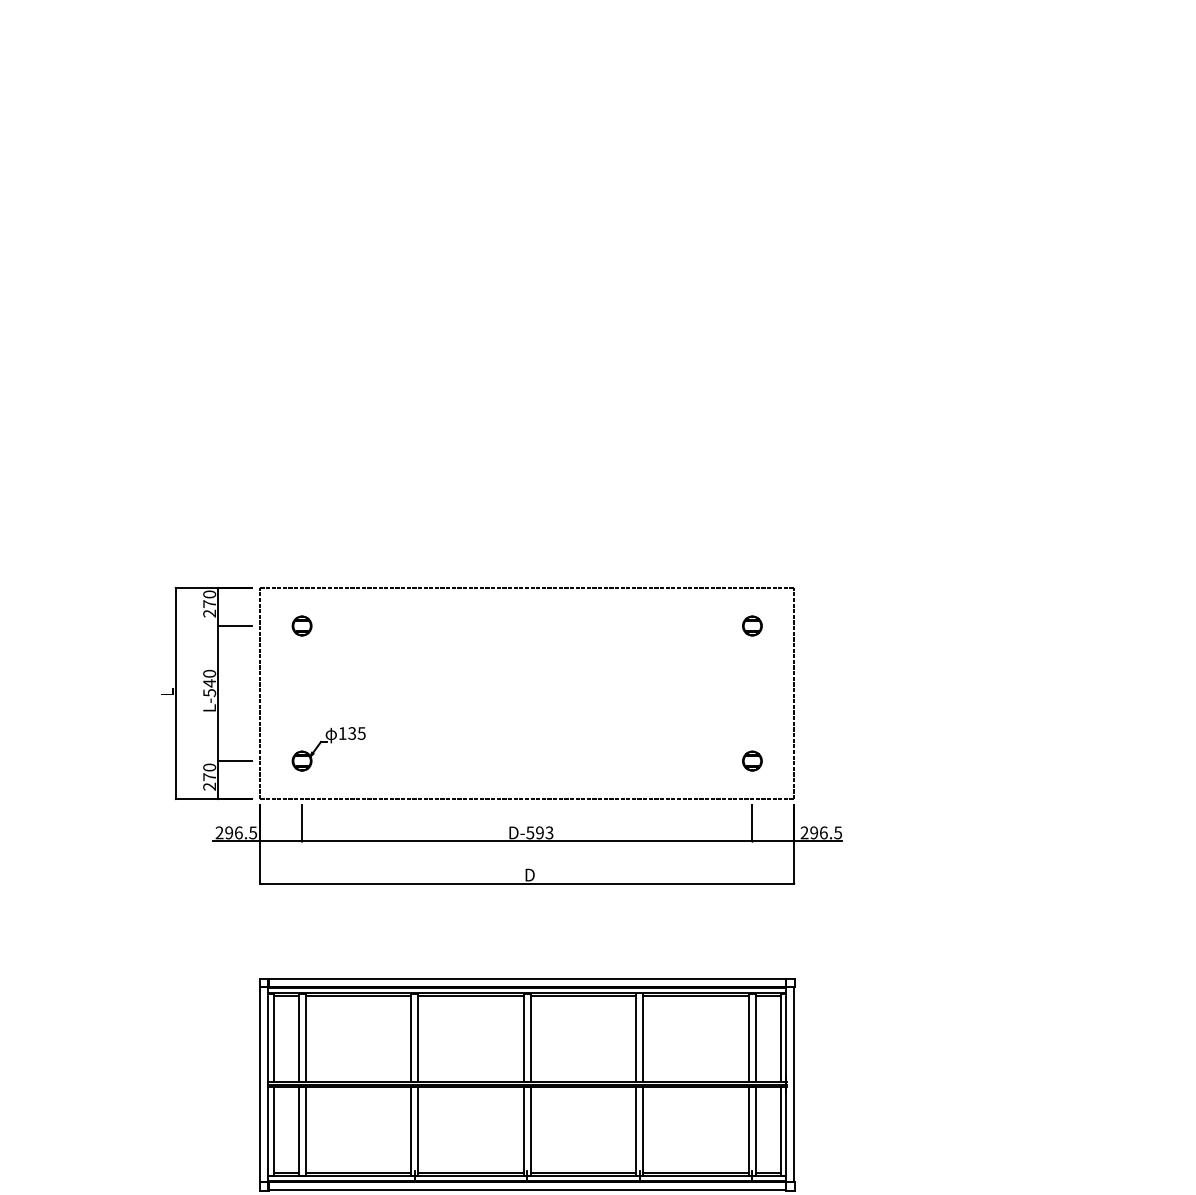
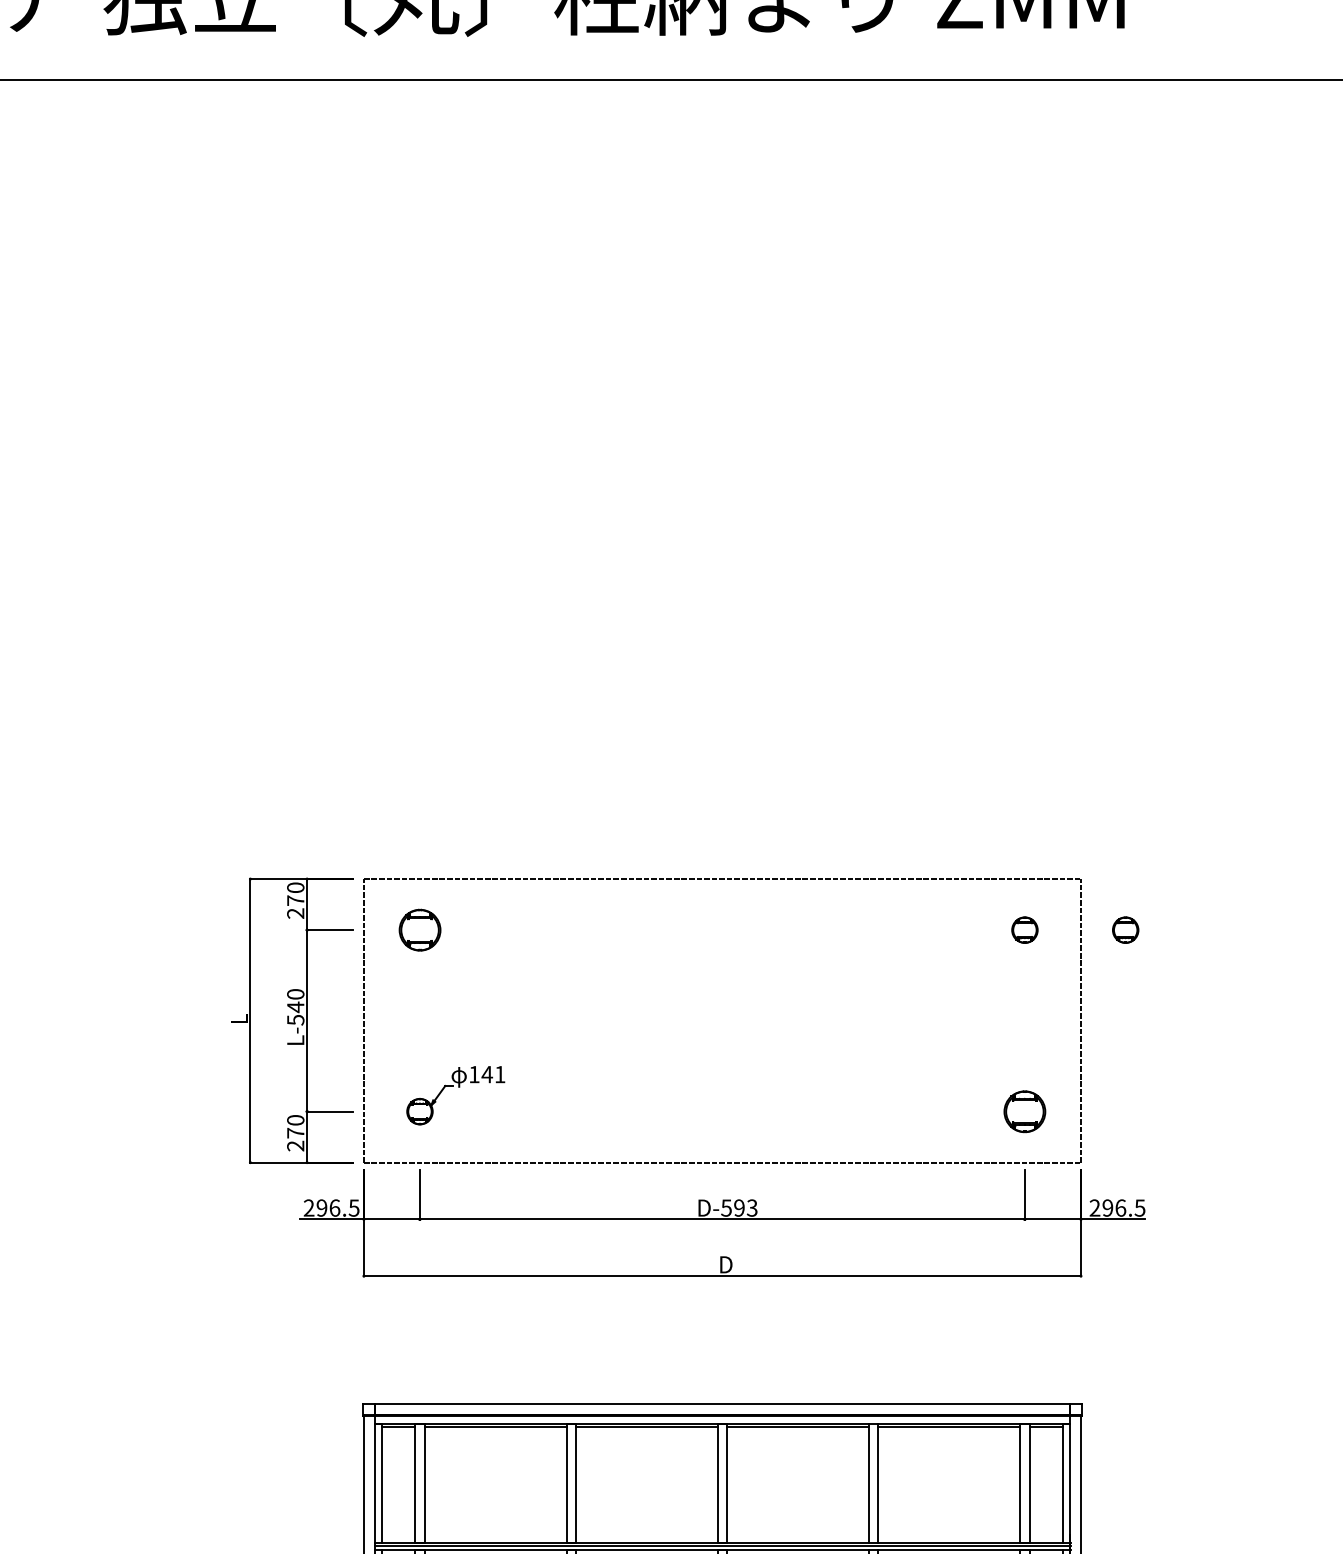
part: (301, 625) -> (419, 929), size x1.6
part: (827, 625) -> (1125, 929), added
text: (356, 733) -> (493, 1074), 135 -> 141
part: (752, 760) -> (1025, 1110), size x1.6

